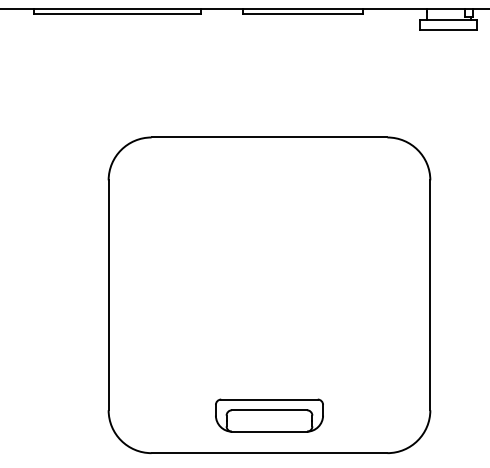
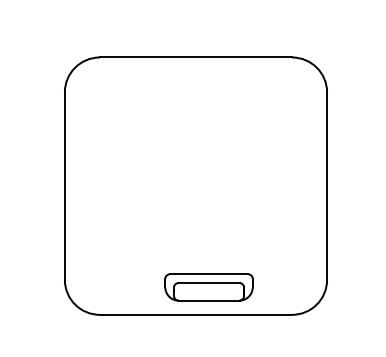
part: (269, 415) -> (209, 287), moved

